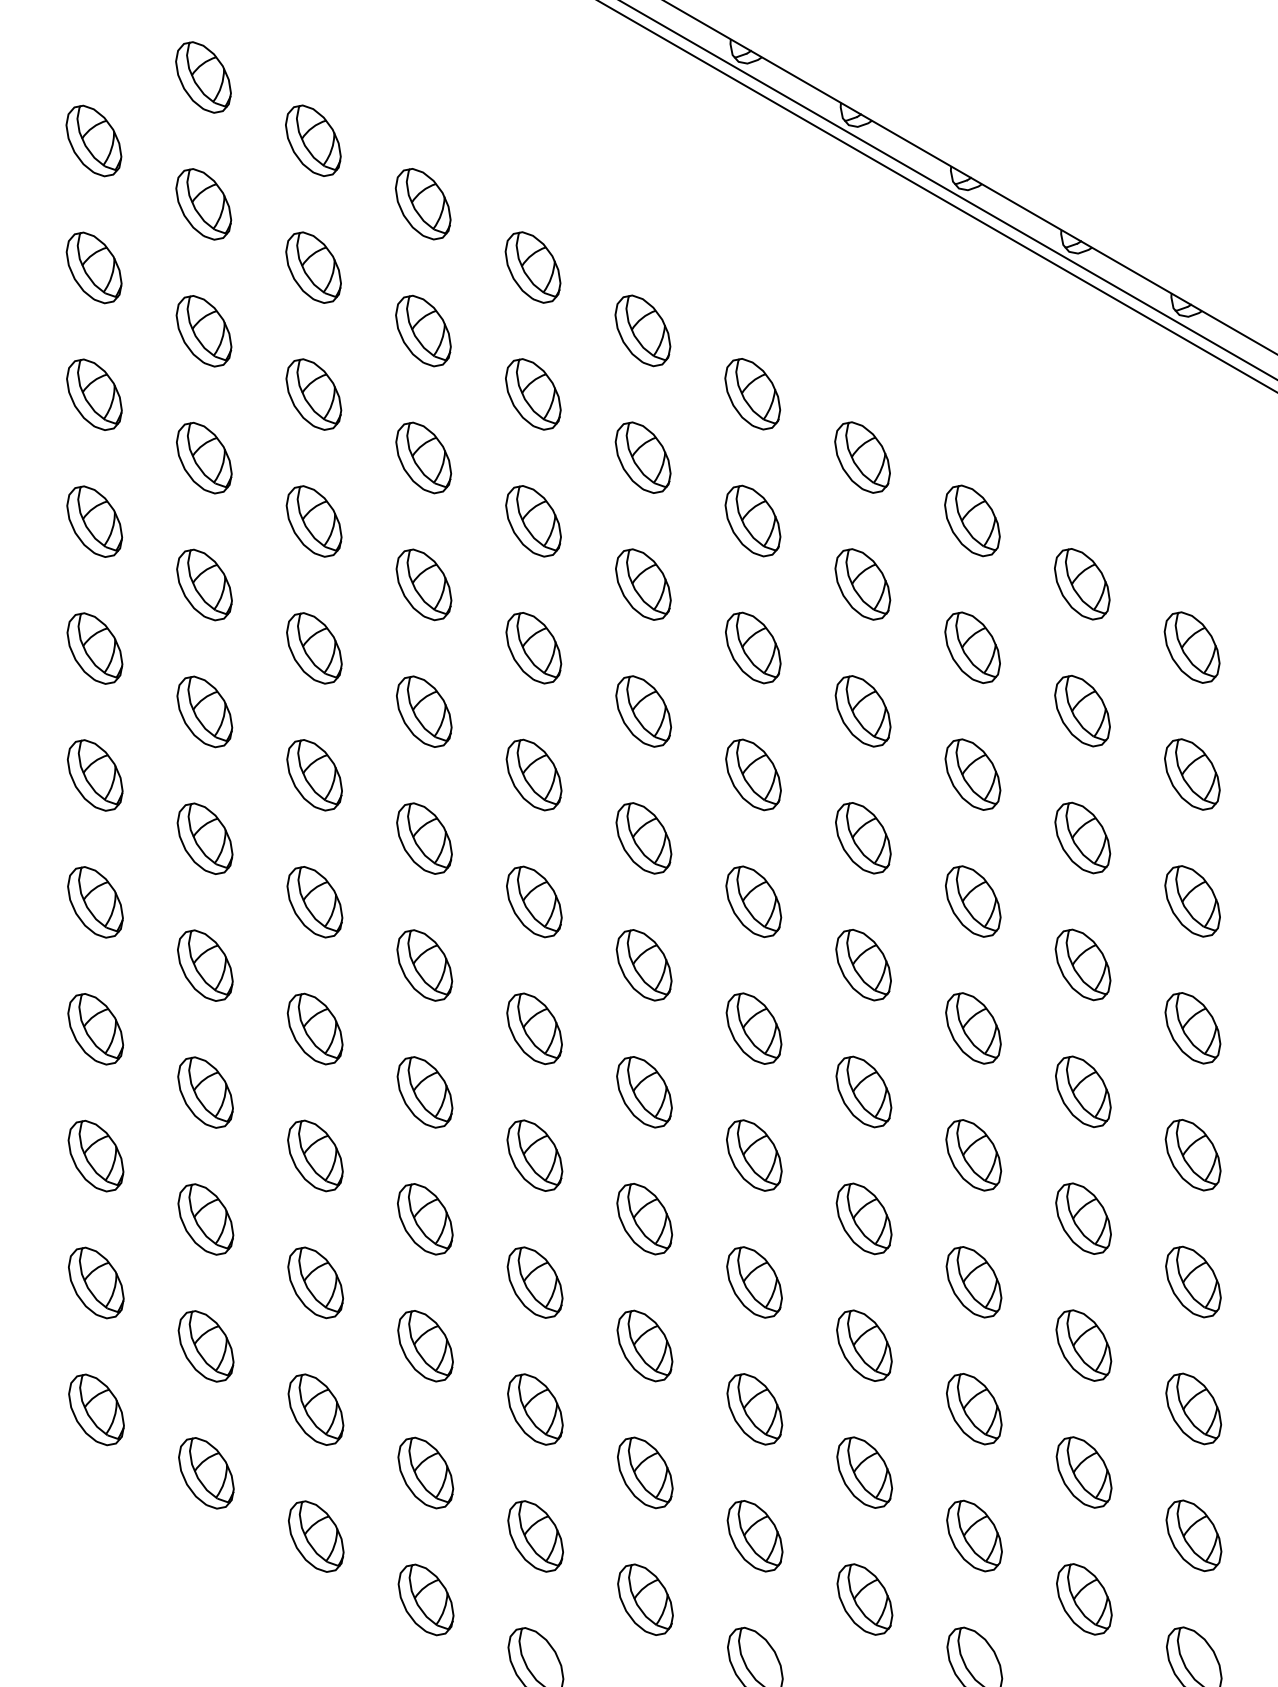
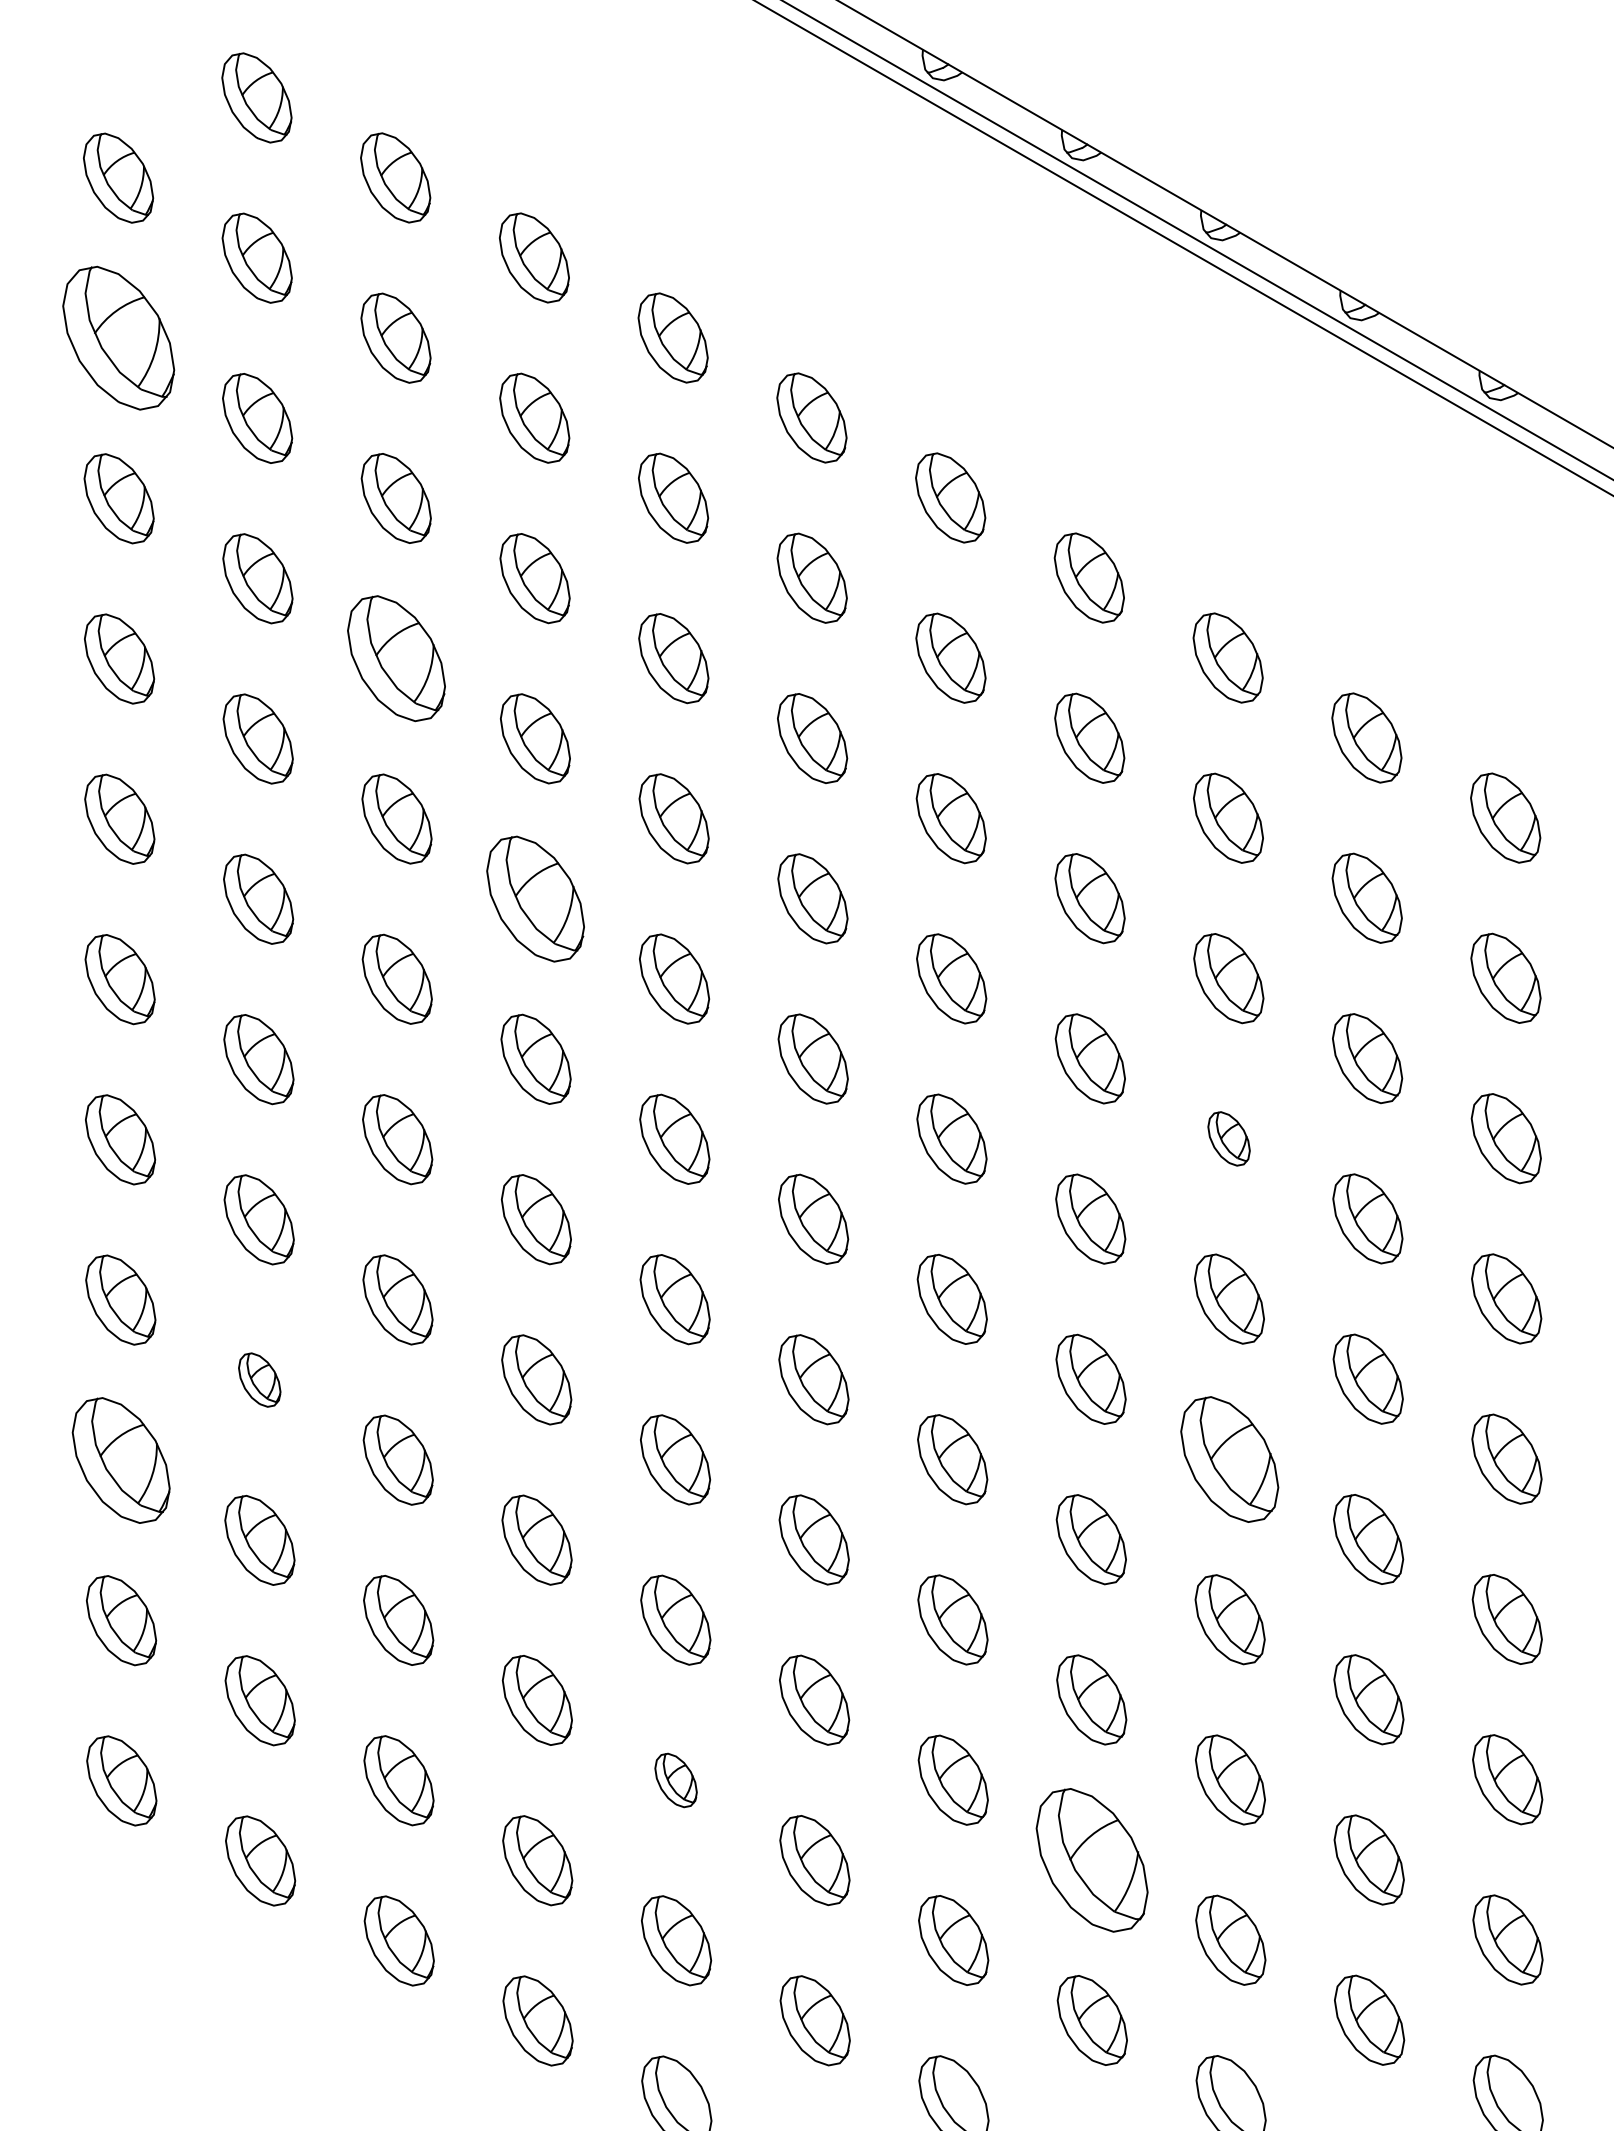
part: (93, 267) -> (118, 338), size x1.6
part: (314, 521) -> (396, 658), size x1.4
part: (424, 711) -> (535, 898), size x1.4
part: (972, 901) -> (1228, 1138), size x0.6
part: (205, 1092) -> (259, 1379), size x0.6
part: (973, 1154) -> (1229, 1458), size x1.4
part: (95, 1155) -> (120, 1459), size x1.4
part: (534, 1409) -> (675, 1780), size x0.6
part: (864, 1472) -> (1091, 1859), size x1.6

